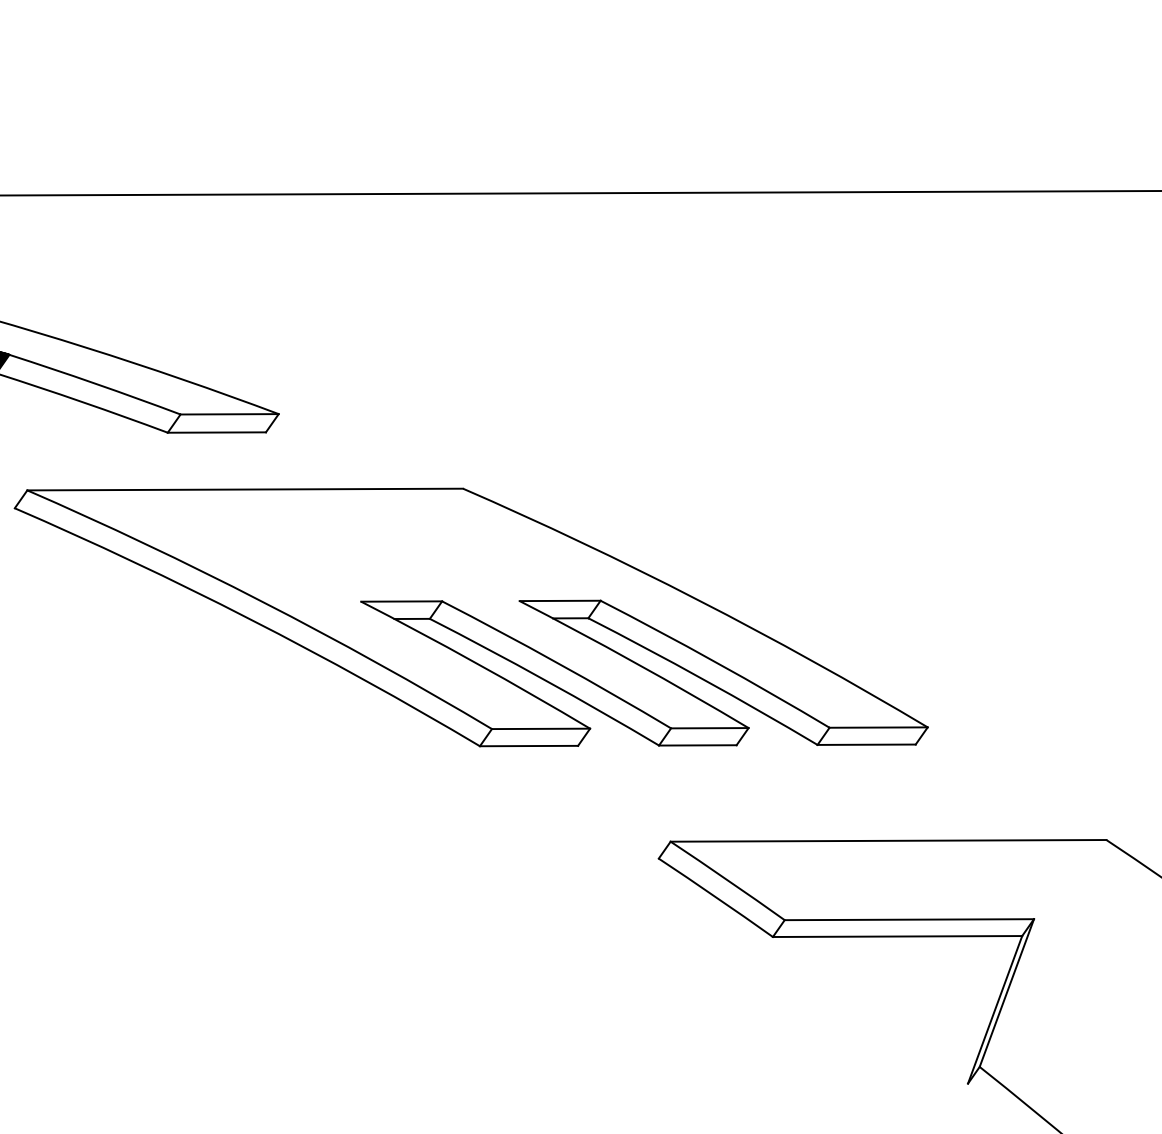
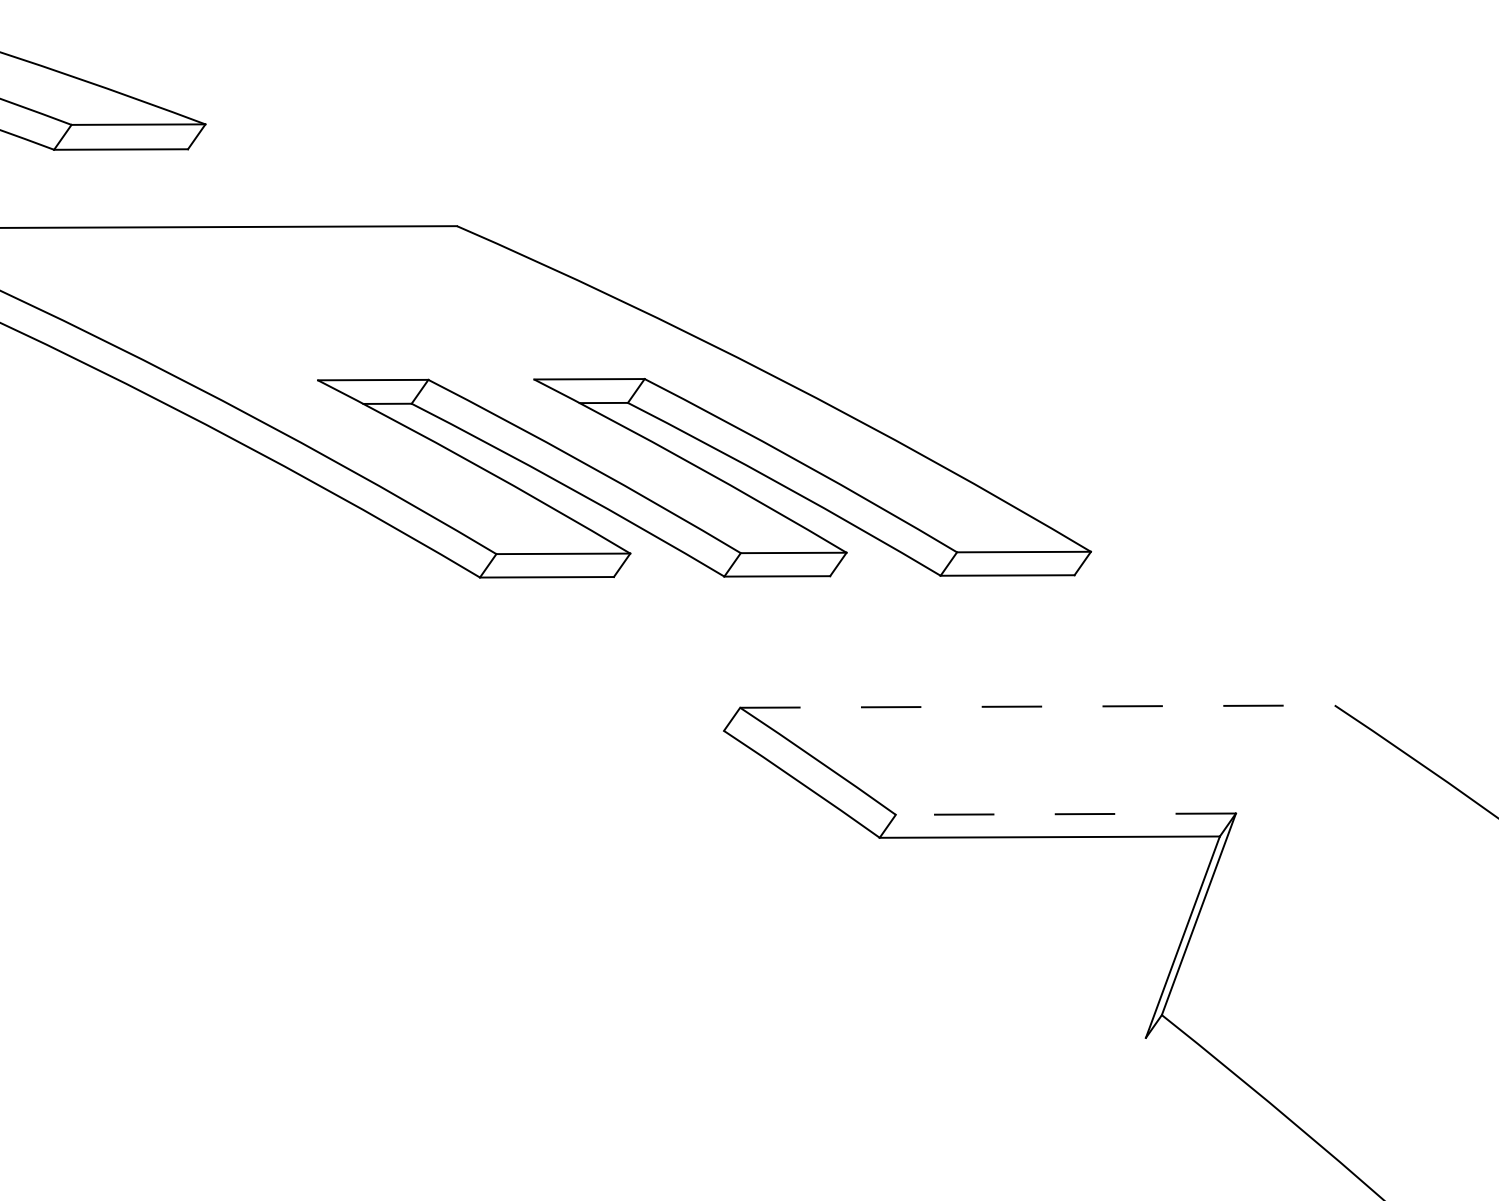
line: (888, 840) -> (1037, 706), solid -> dashed
line: (909, 919) -> (1066, 813), solid -> dashed

